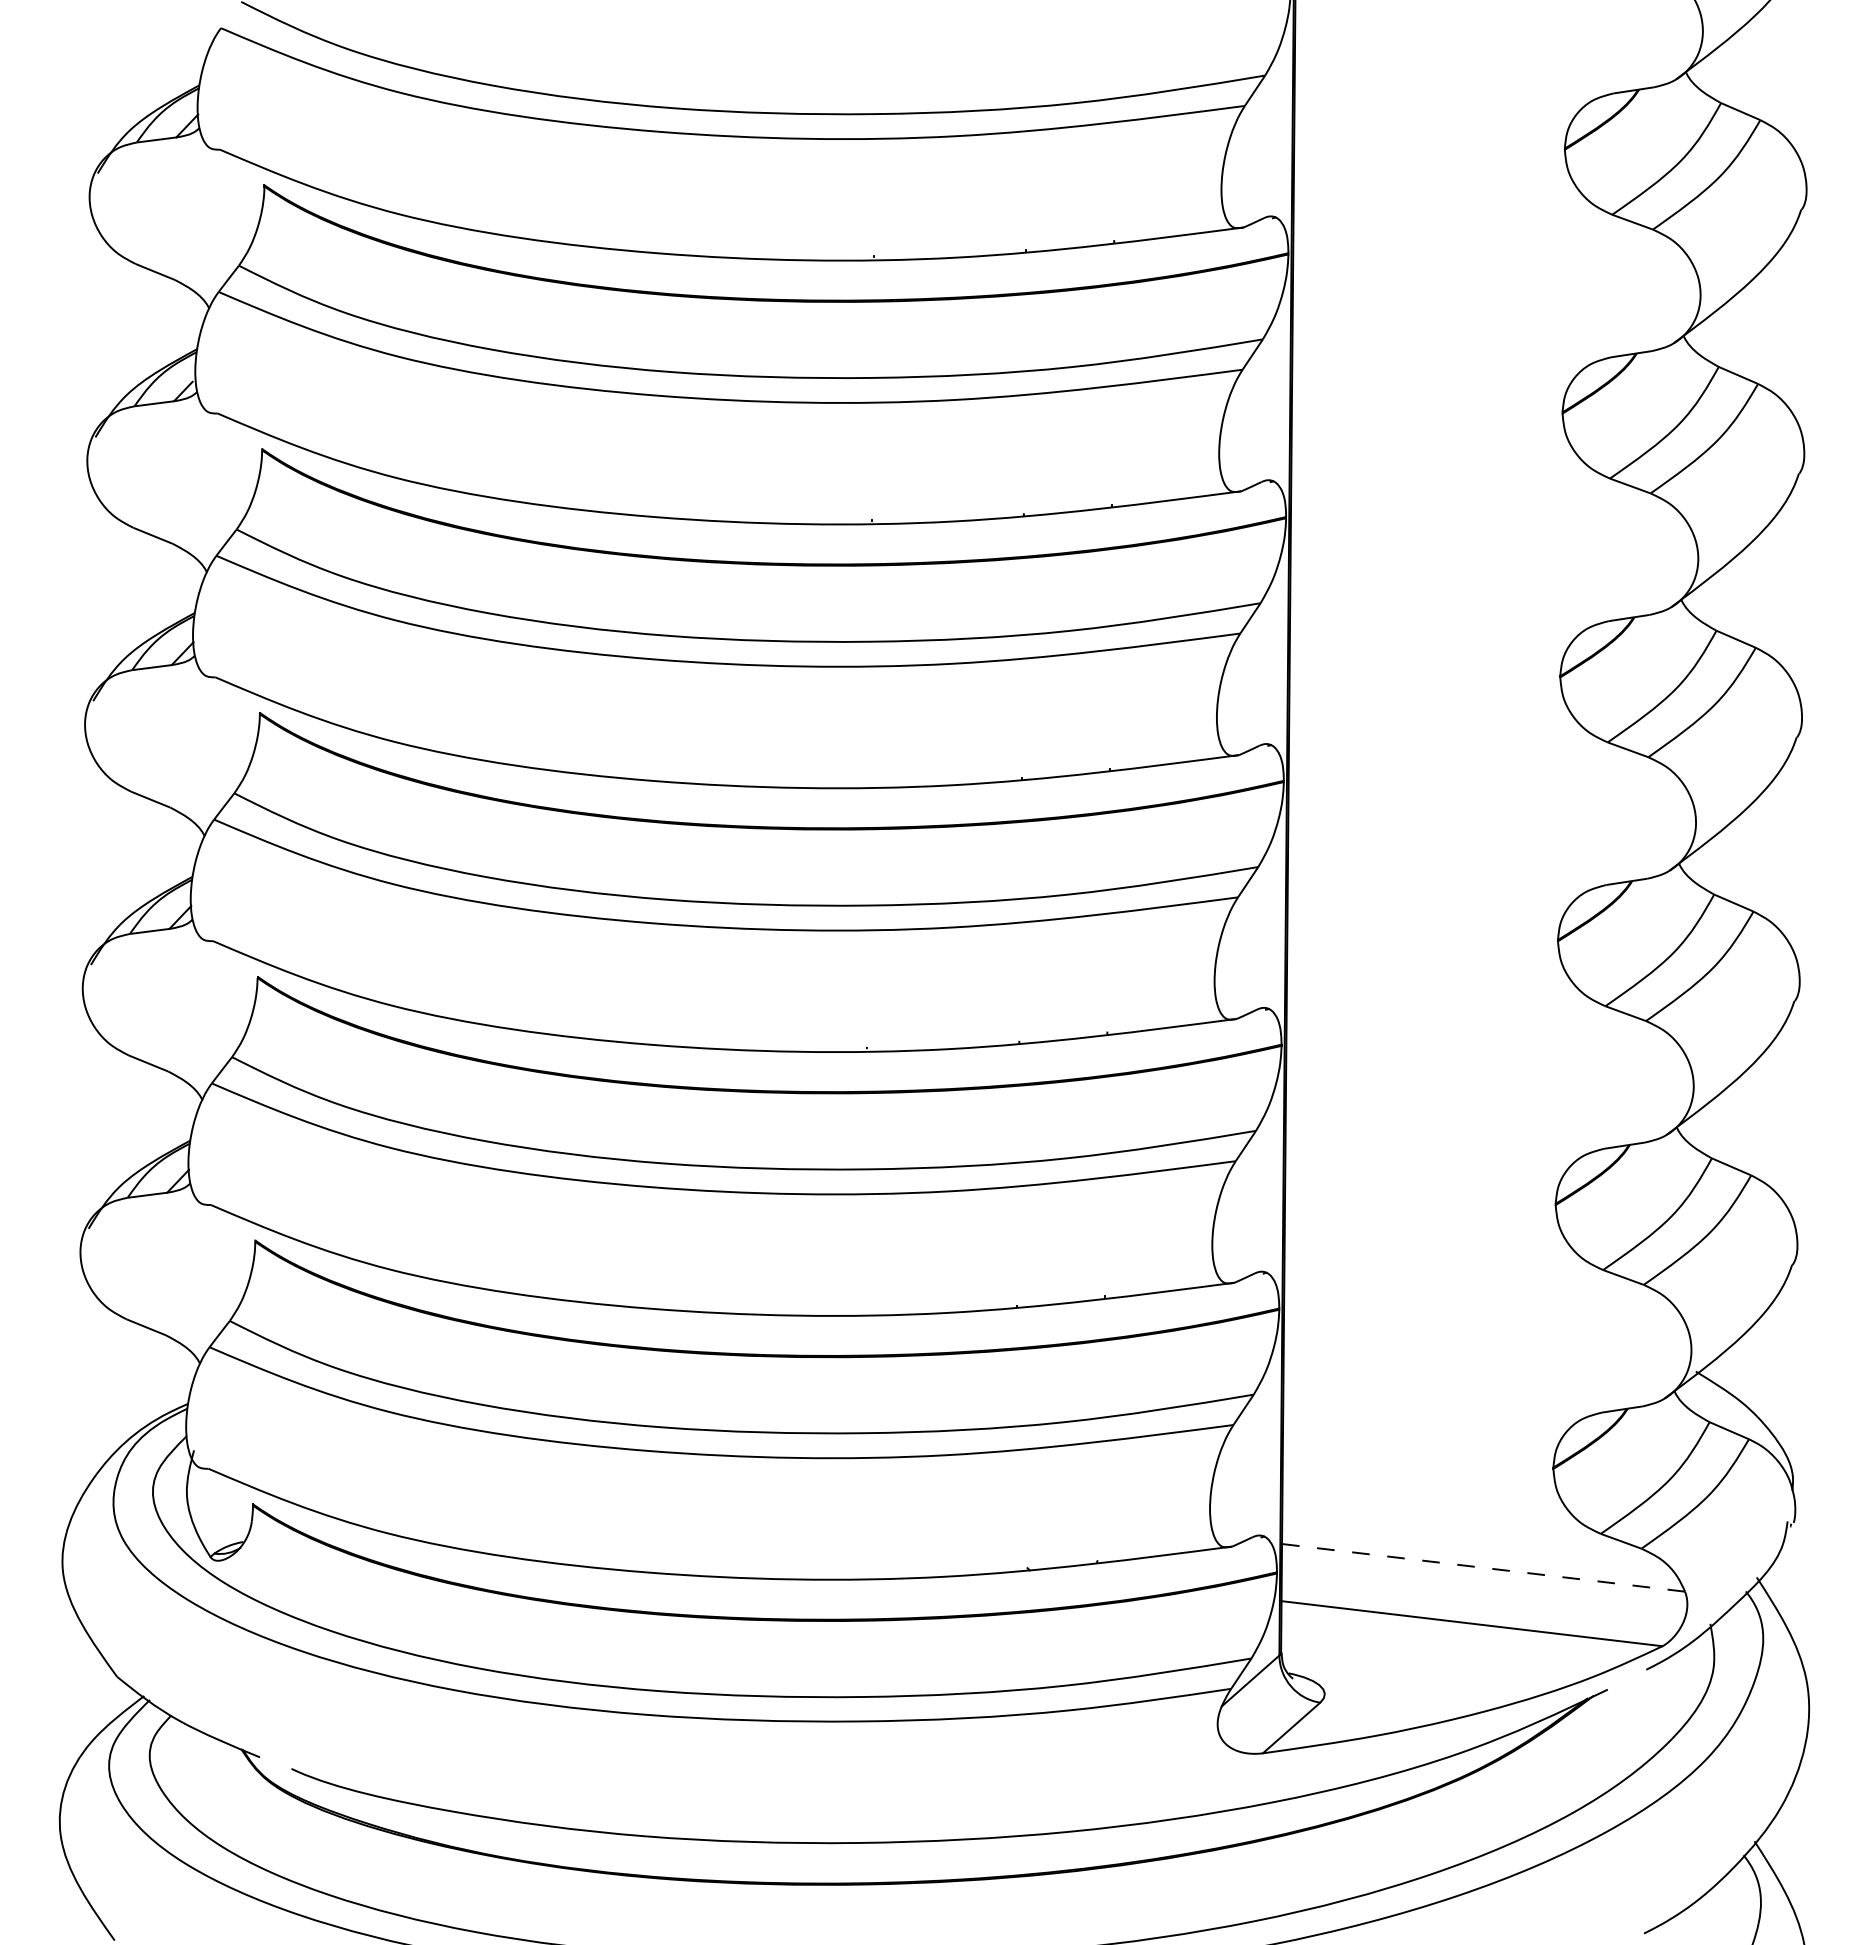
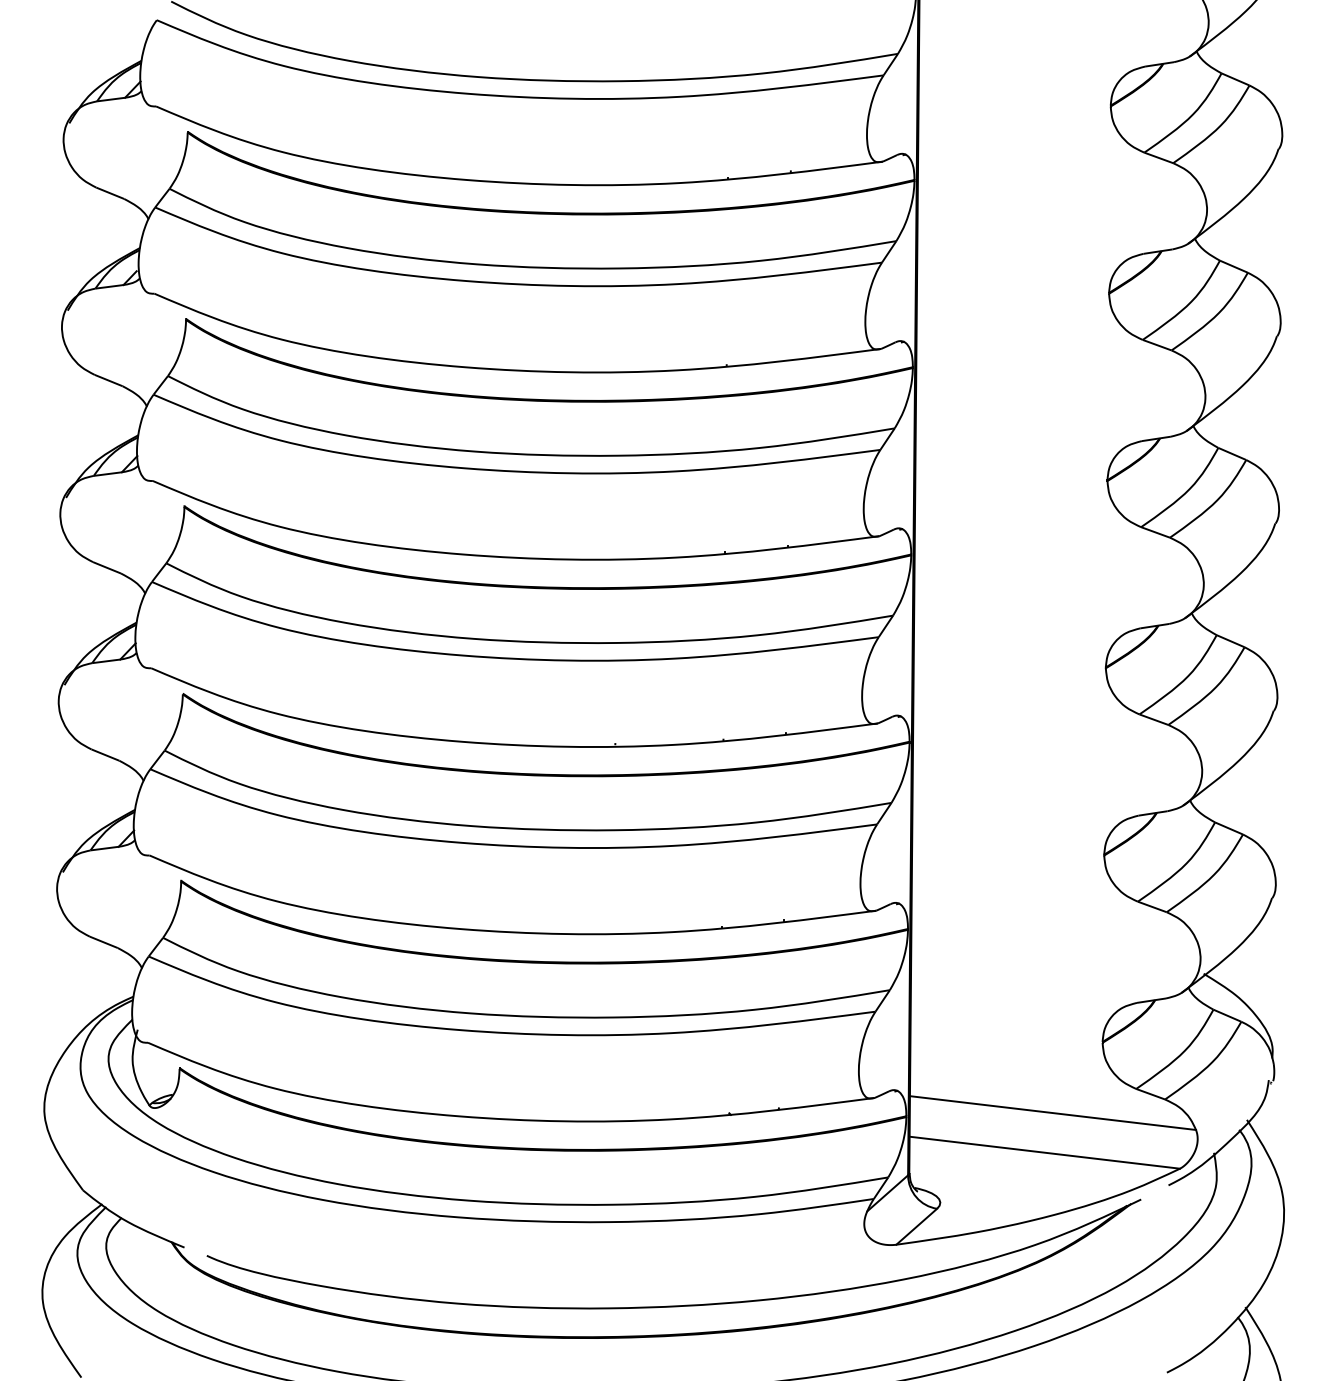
line: (1483, 1567) -> (1052, 1112), dashed -> solid

